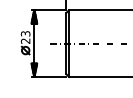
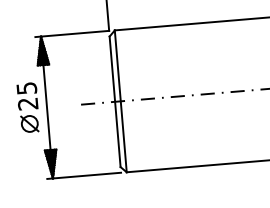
text: (24, 33) -> (24, 87), 23 -> 25

